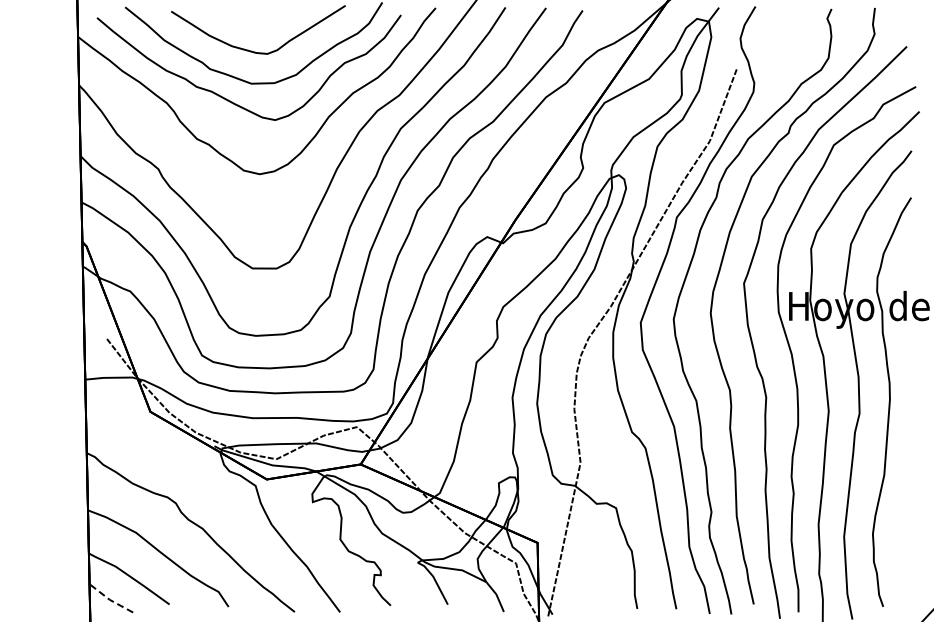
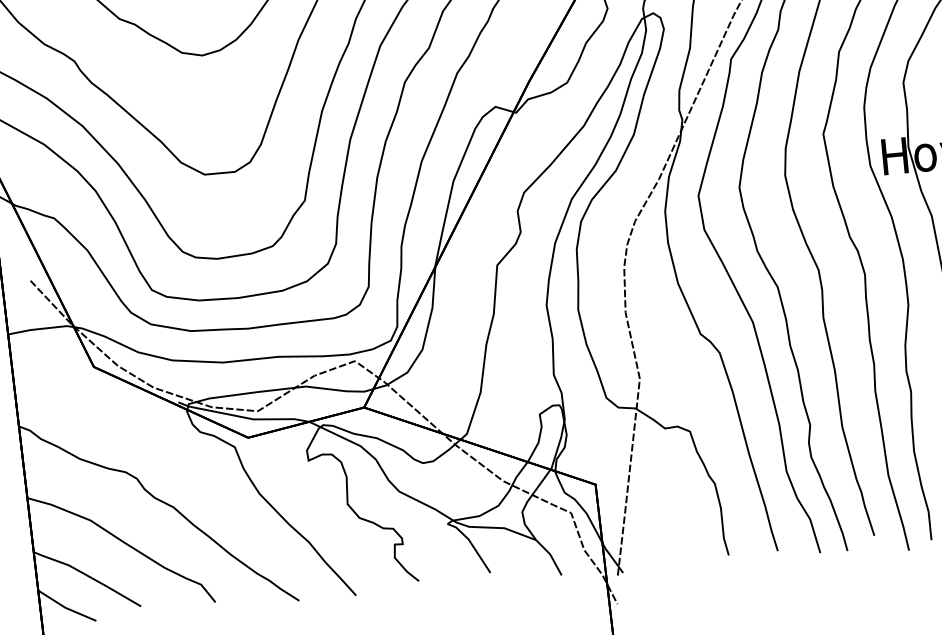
line: (109, 599) -> (65, 607), dashed -> solid

